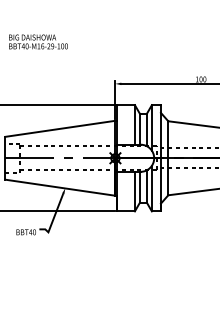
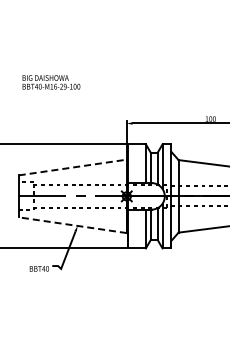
line: (59, 128) -> (72, 167), solid -> dashed
line: (59, 188) -> (72, 225), solid -> dashed

